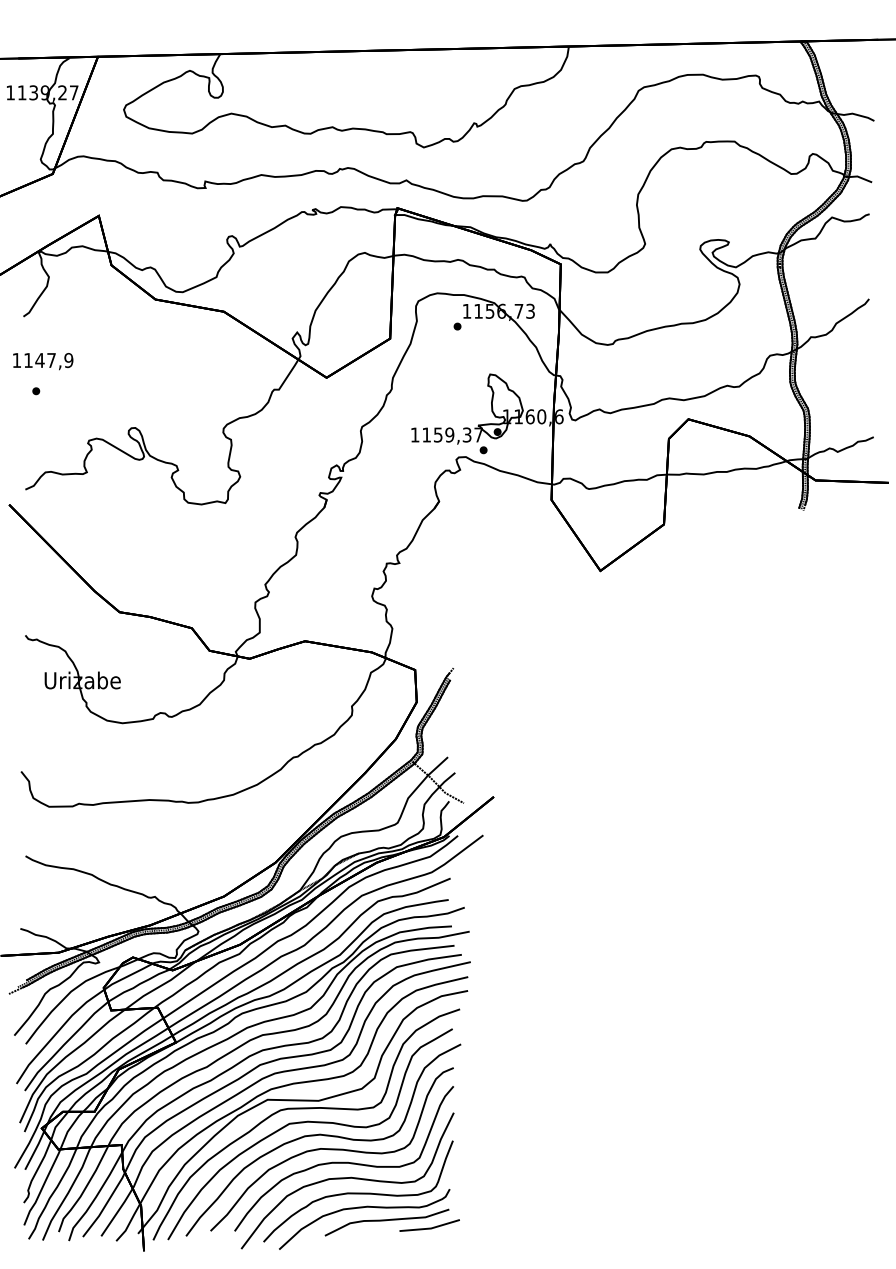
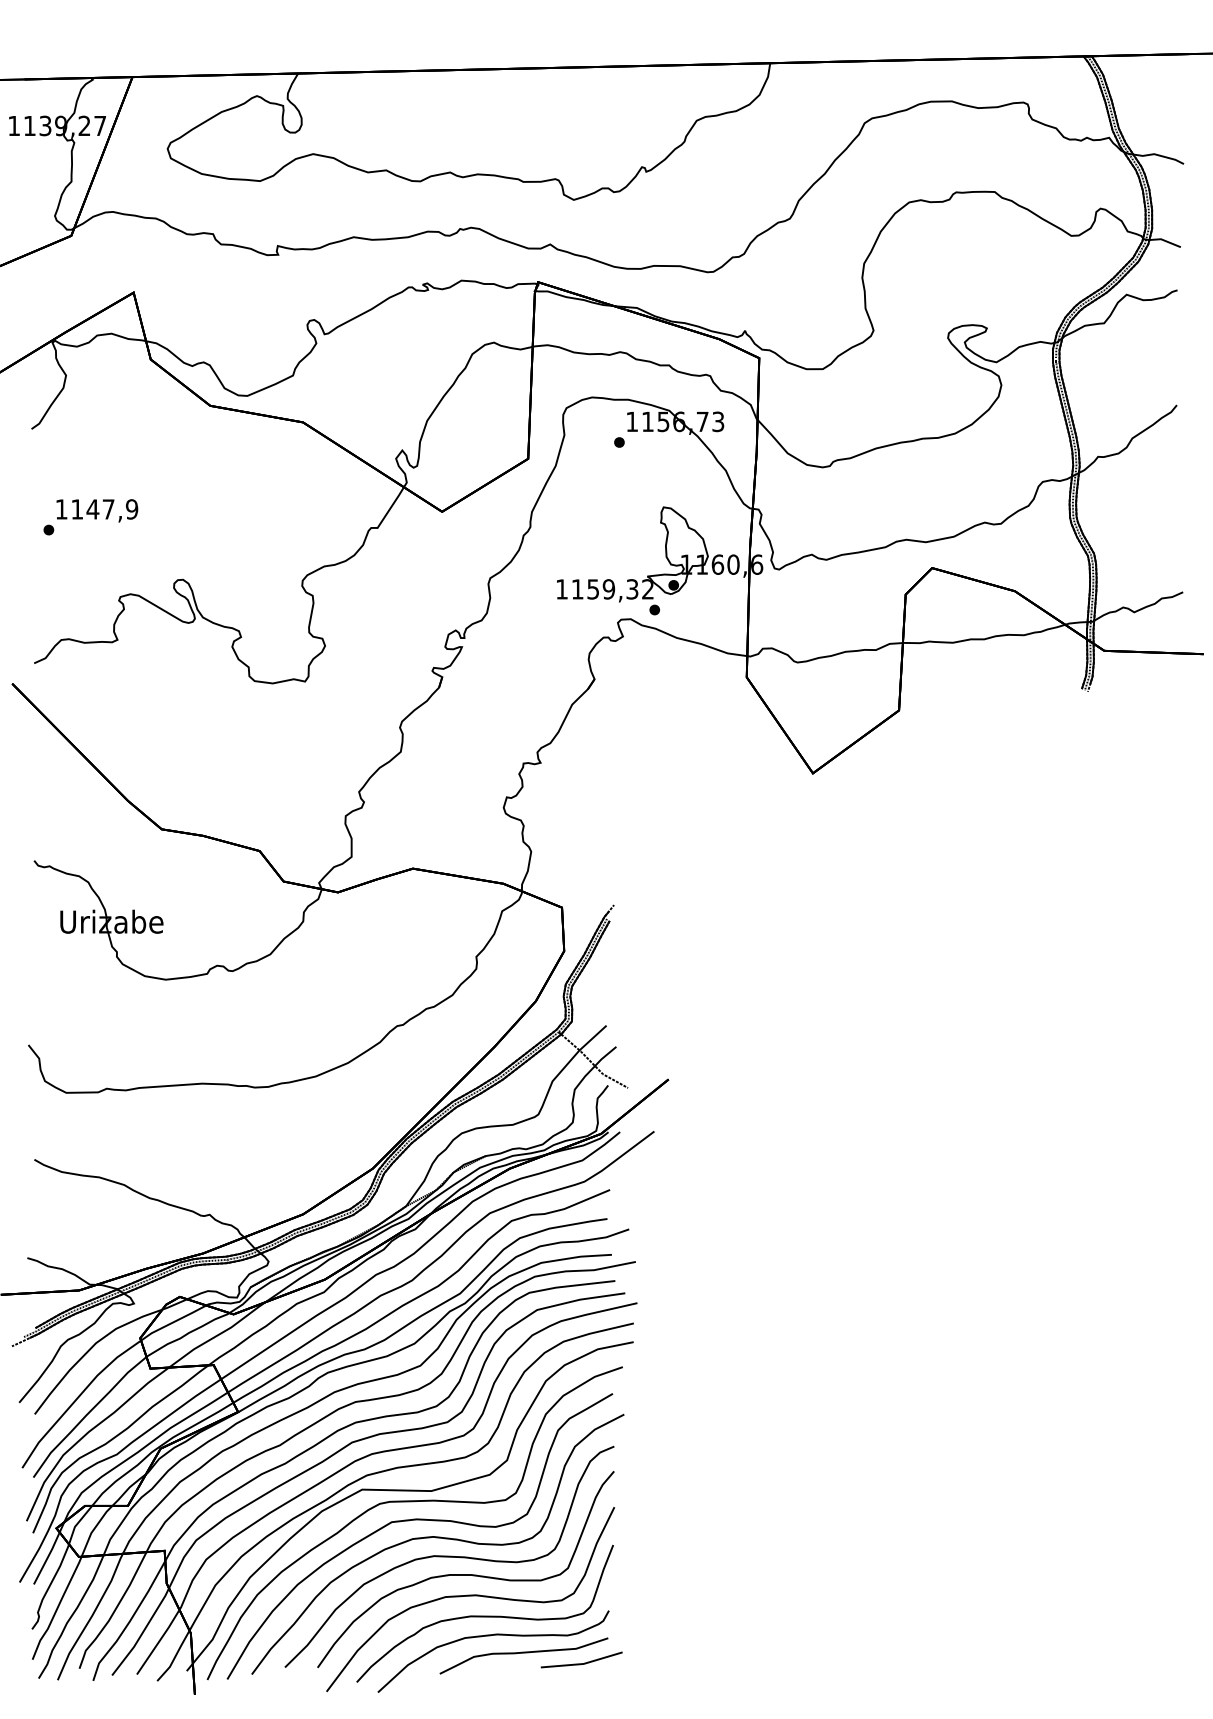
text: (43, 361) -> (97, 510), moved
text: (478, 435) -> (647, 589), 1159,37 -> 1159,32

